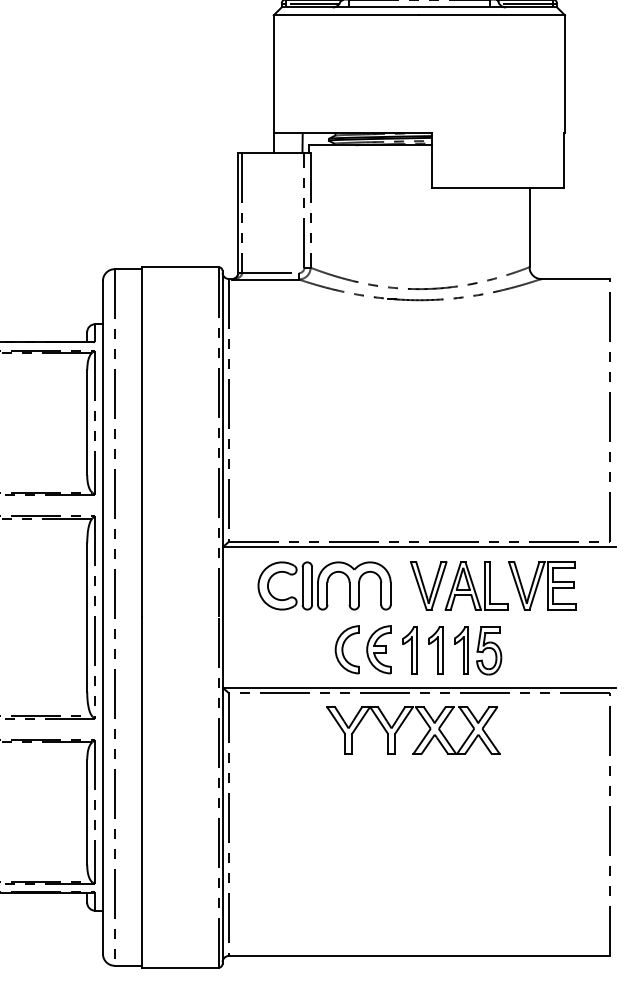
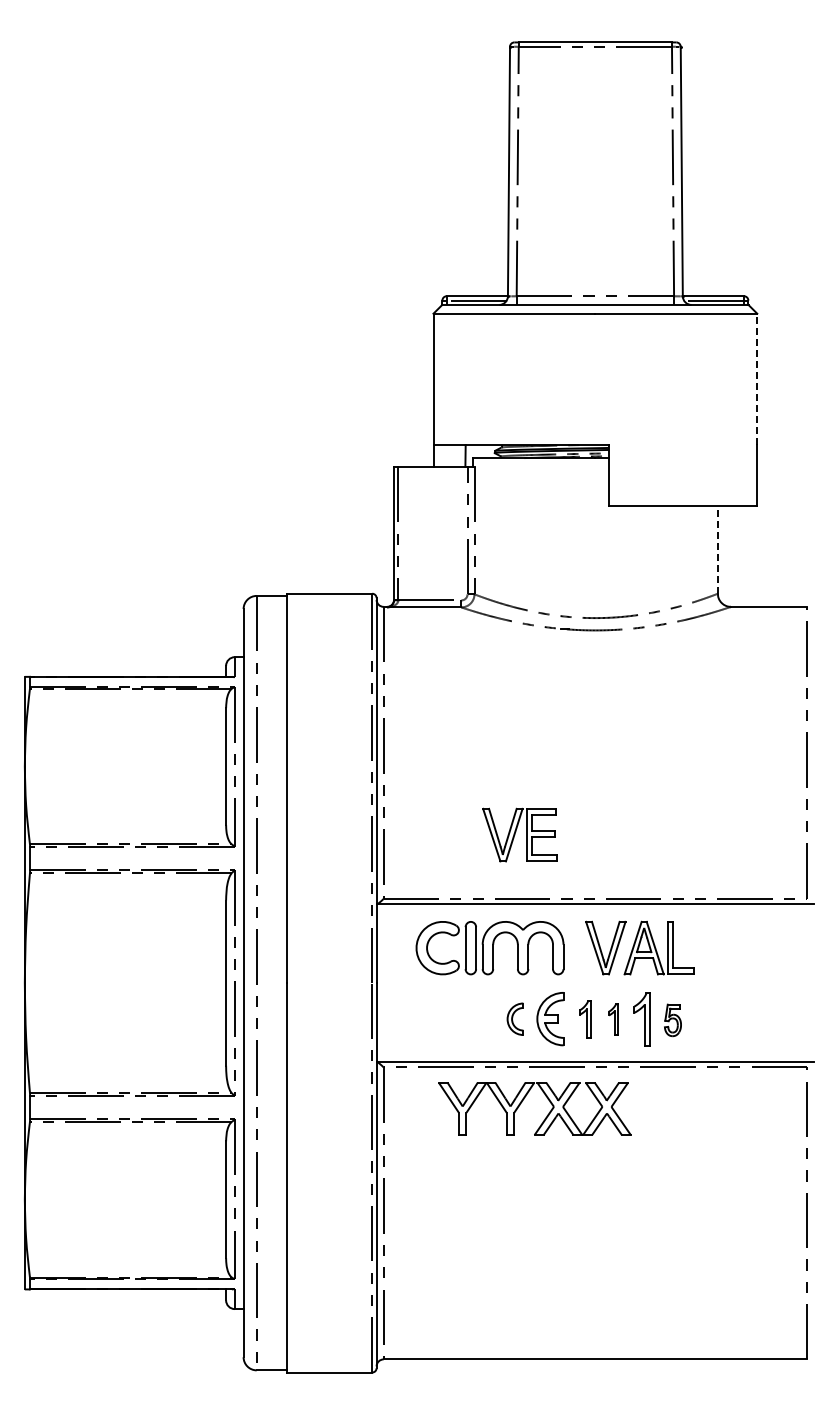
line: (565, 74) -> (757, 379), solid -> dashed
line: (529, 228) -> (717, 550), solid -> dashed
part: (541, 585) -> (519, 834), moved
part: (347, 650) -> (515, 1019), size x0.6
part: (409, 650) -> (584, 1019), size x0.7
part: (435, 650) -> (613, 1019), size x0.6
part: (488, 651) -> (672, 1020), size x0.6
part: (402, 724) -> (522, 1102), moved

